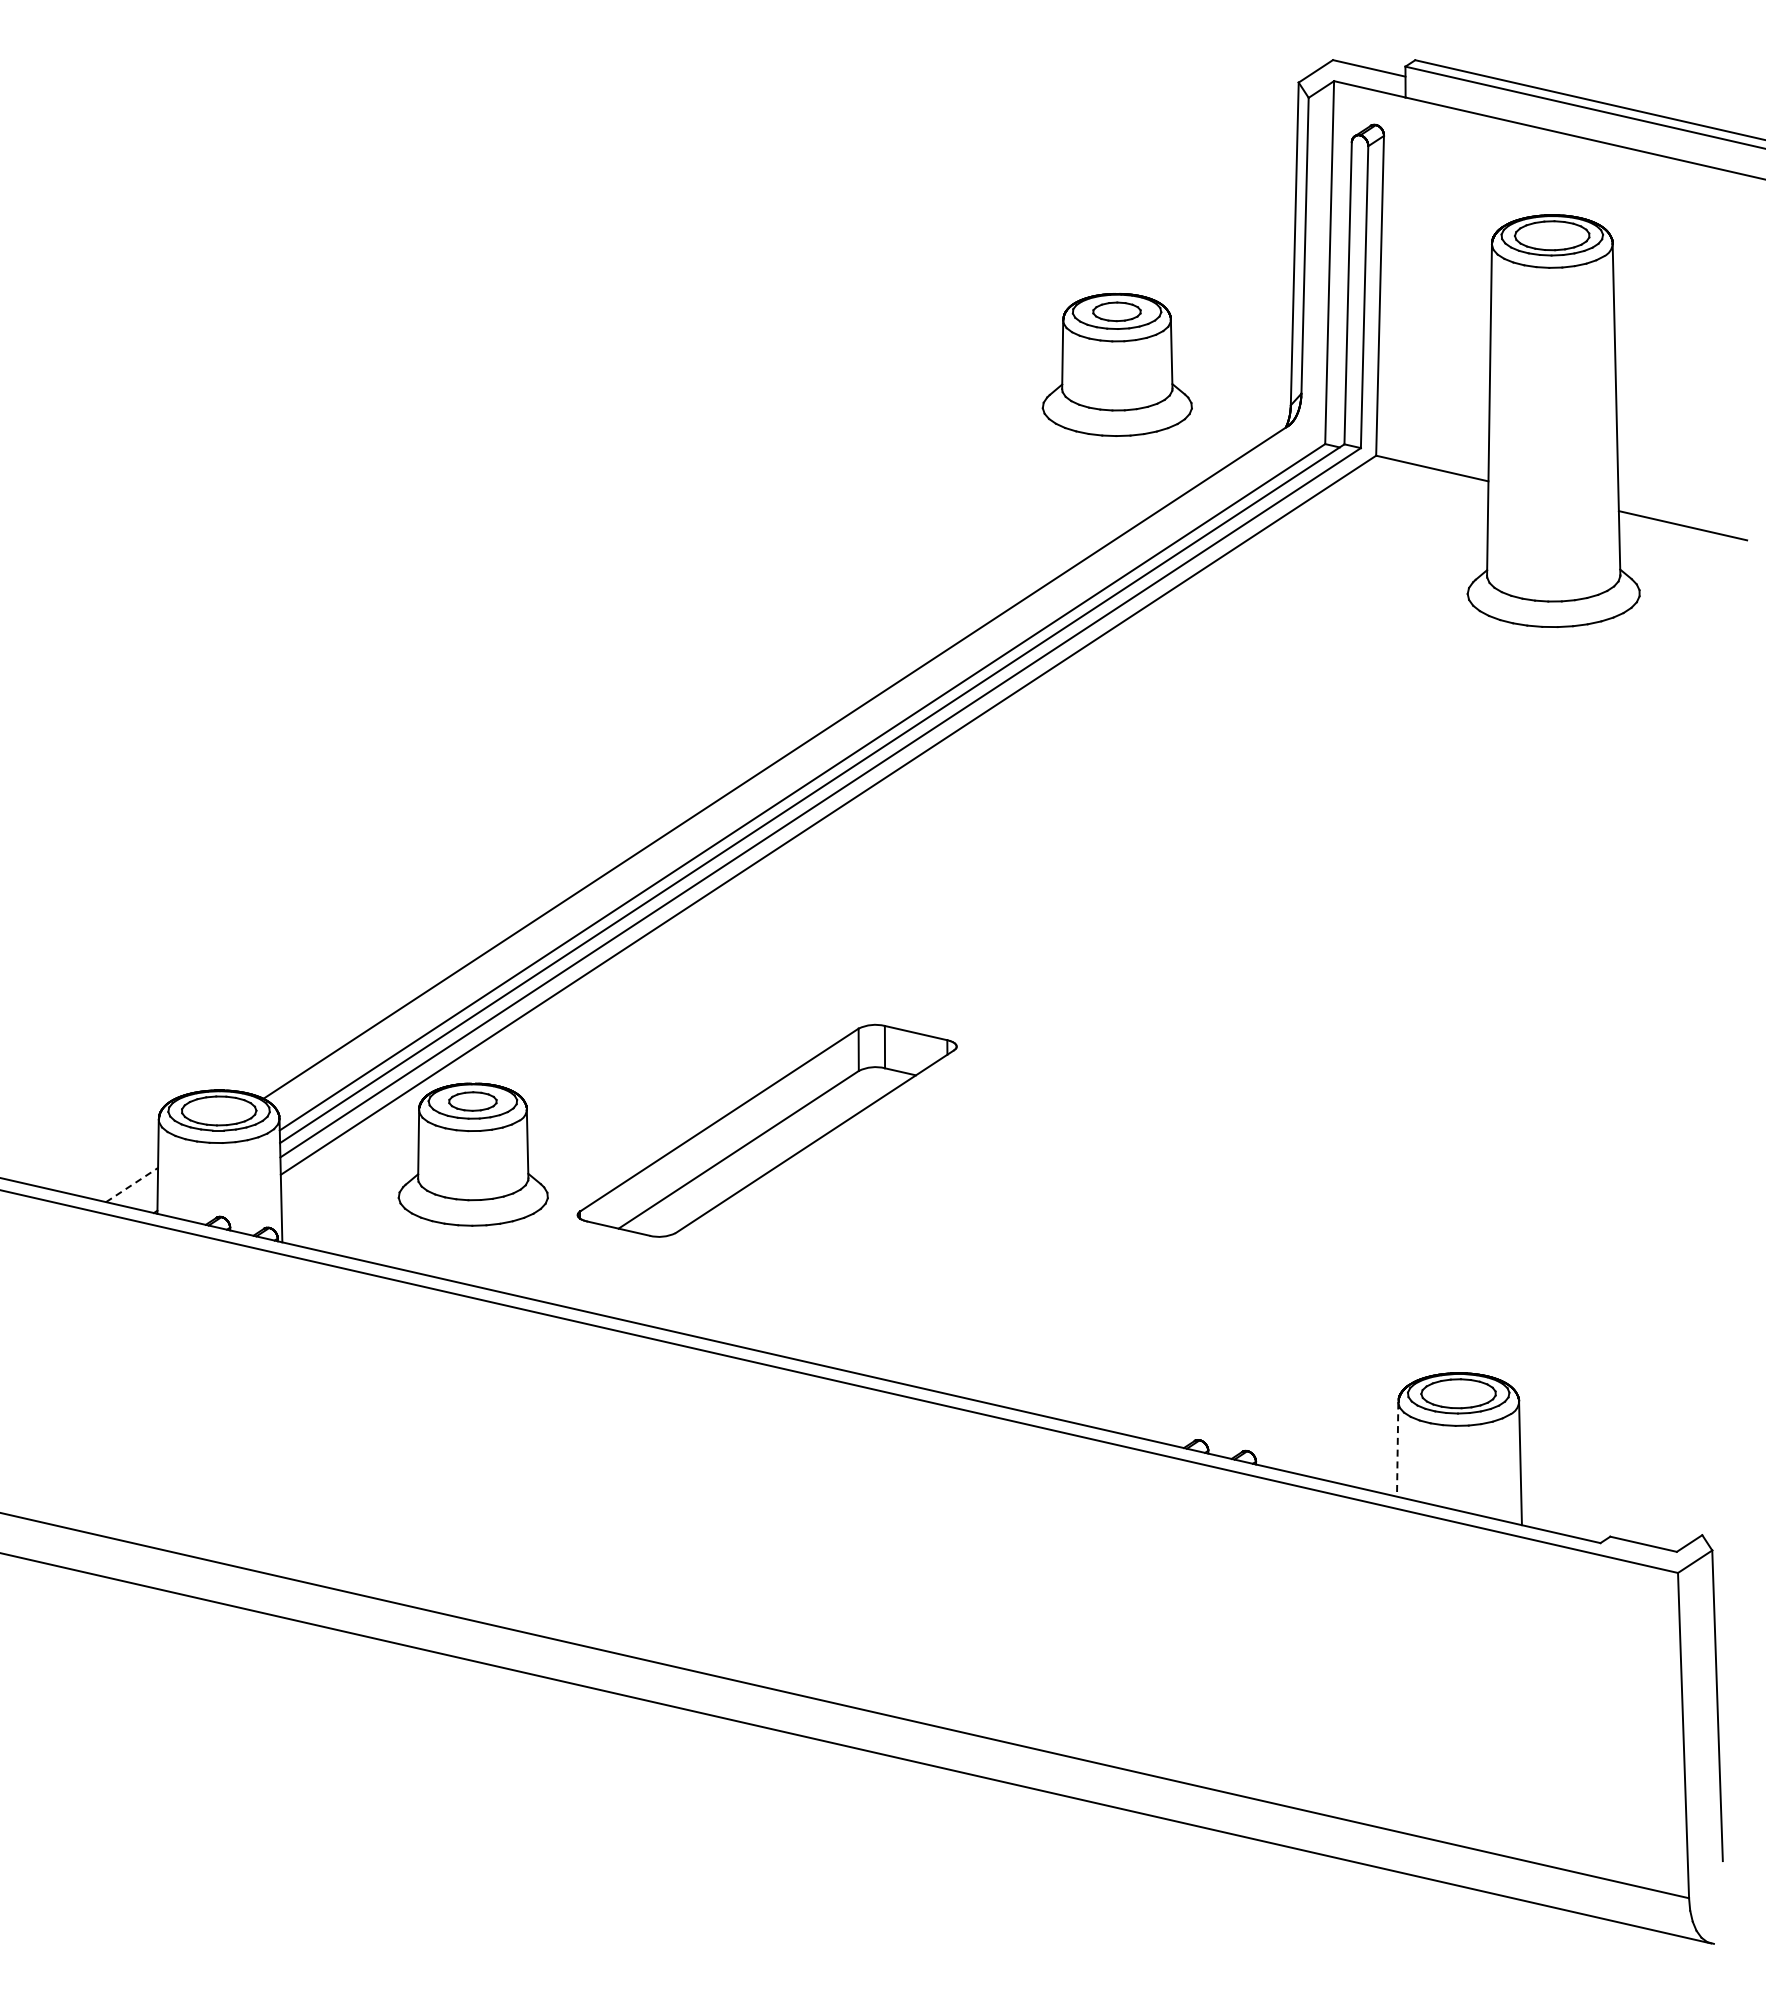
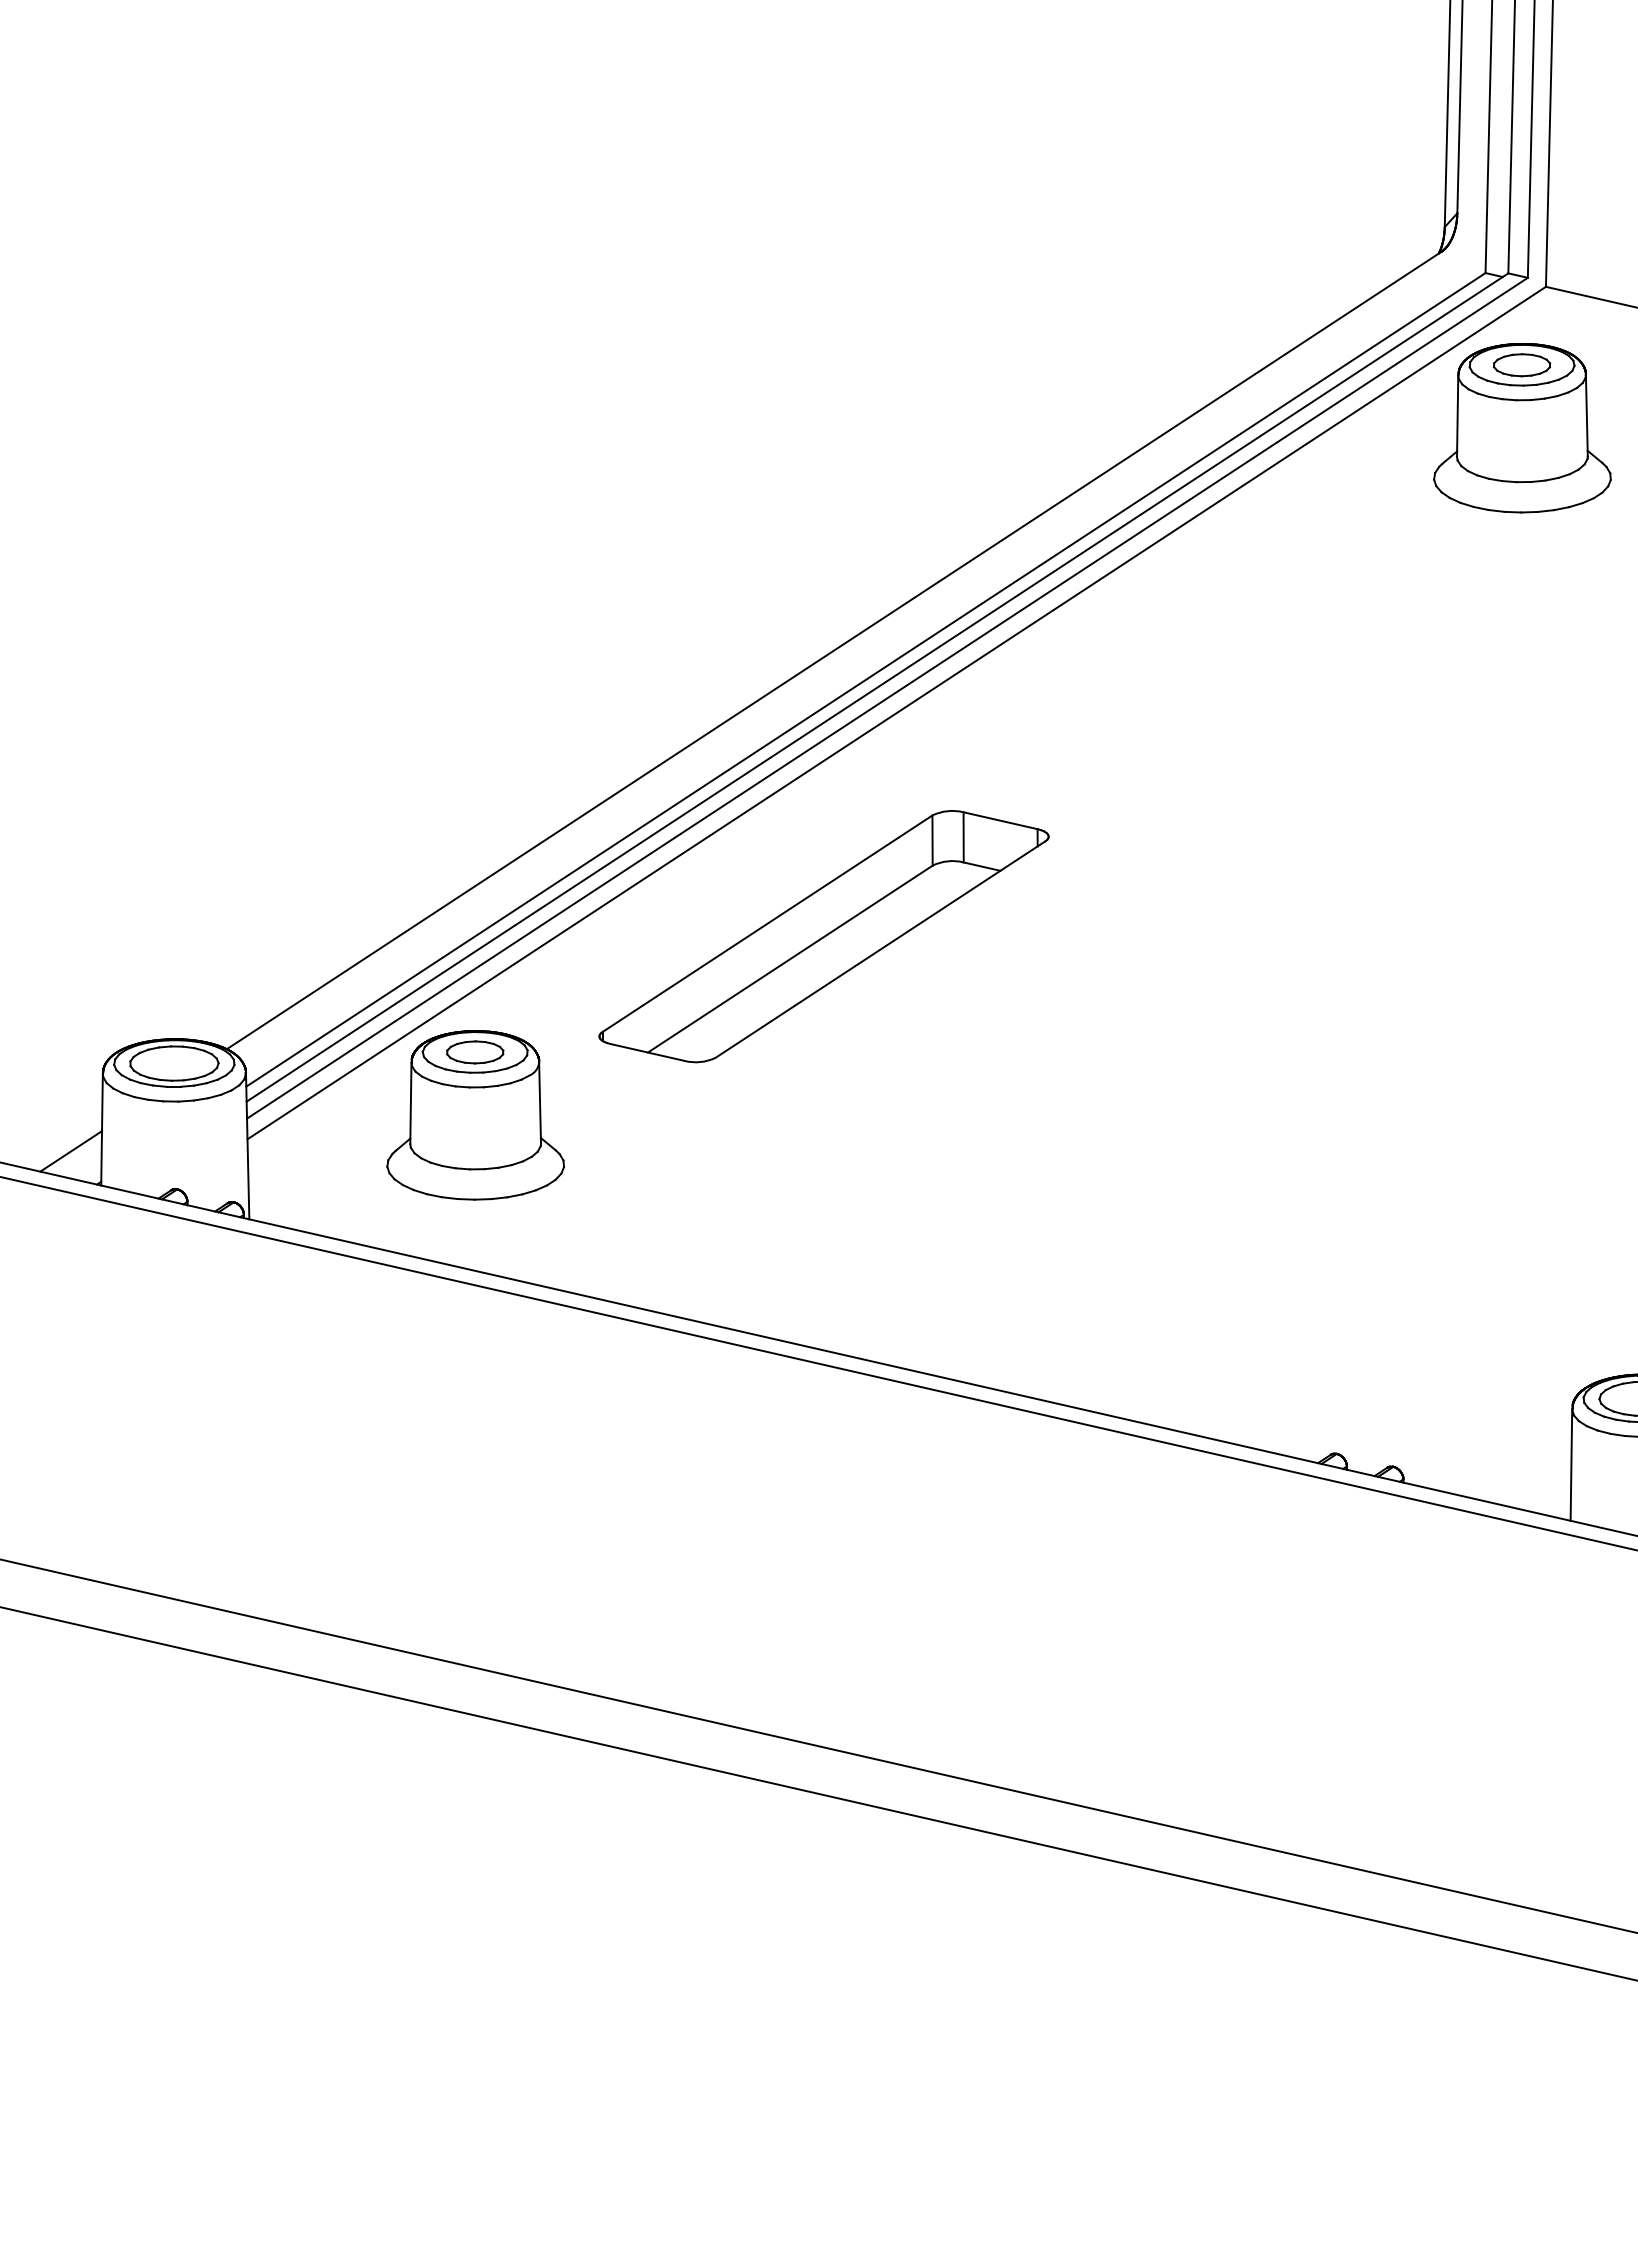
part: (1116, 364) -> (1521, 427), moved
part: (766, 1130) -> (823, 936), moved
line: (132, 1184) -> (71, 1150), dashed -> solid
line: (1397, 1450) -> (1571, 1466), dashed -> solid

